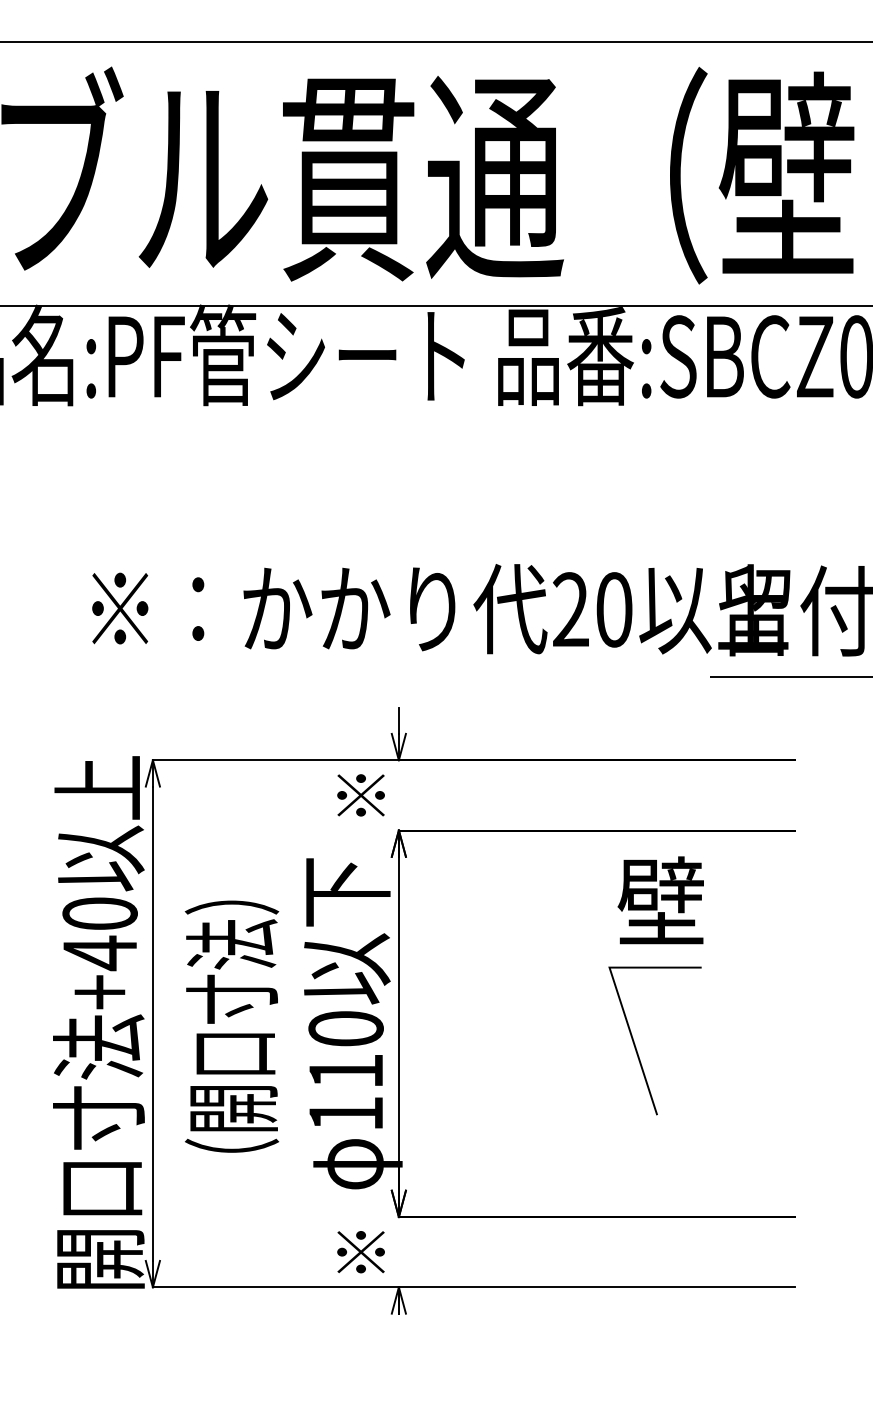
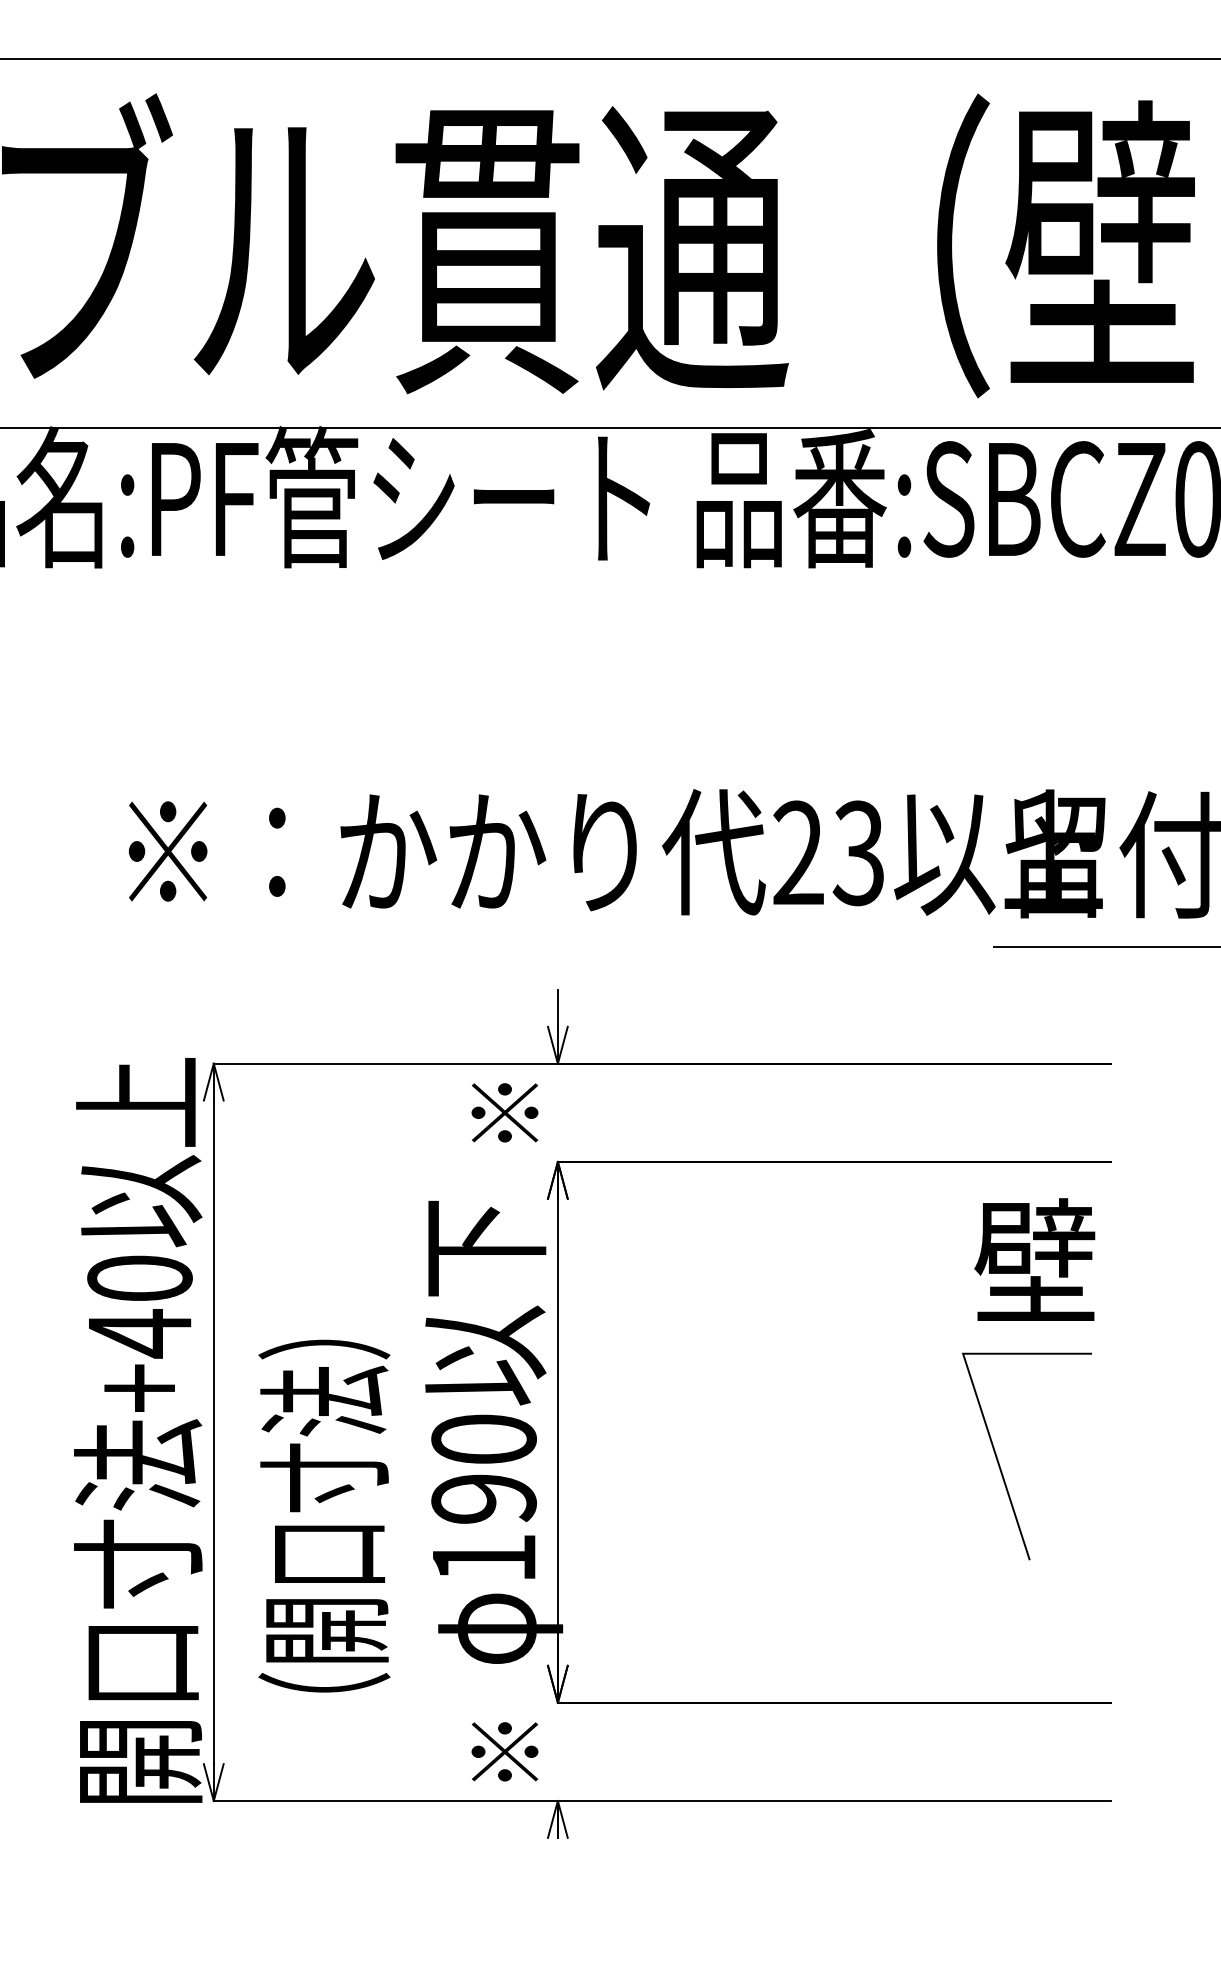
text: (613, 609) -> (858, 852), 20 -> 23
part: (655, 968) -> (1027, 1355), moved
text: (231, 1026) -> (323, 1515), moved
text: (345, 1071) -> (483, 1499), 110 -> 190

